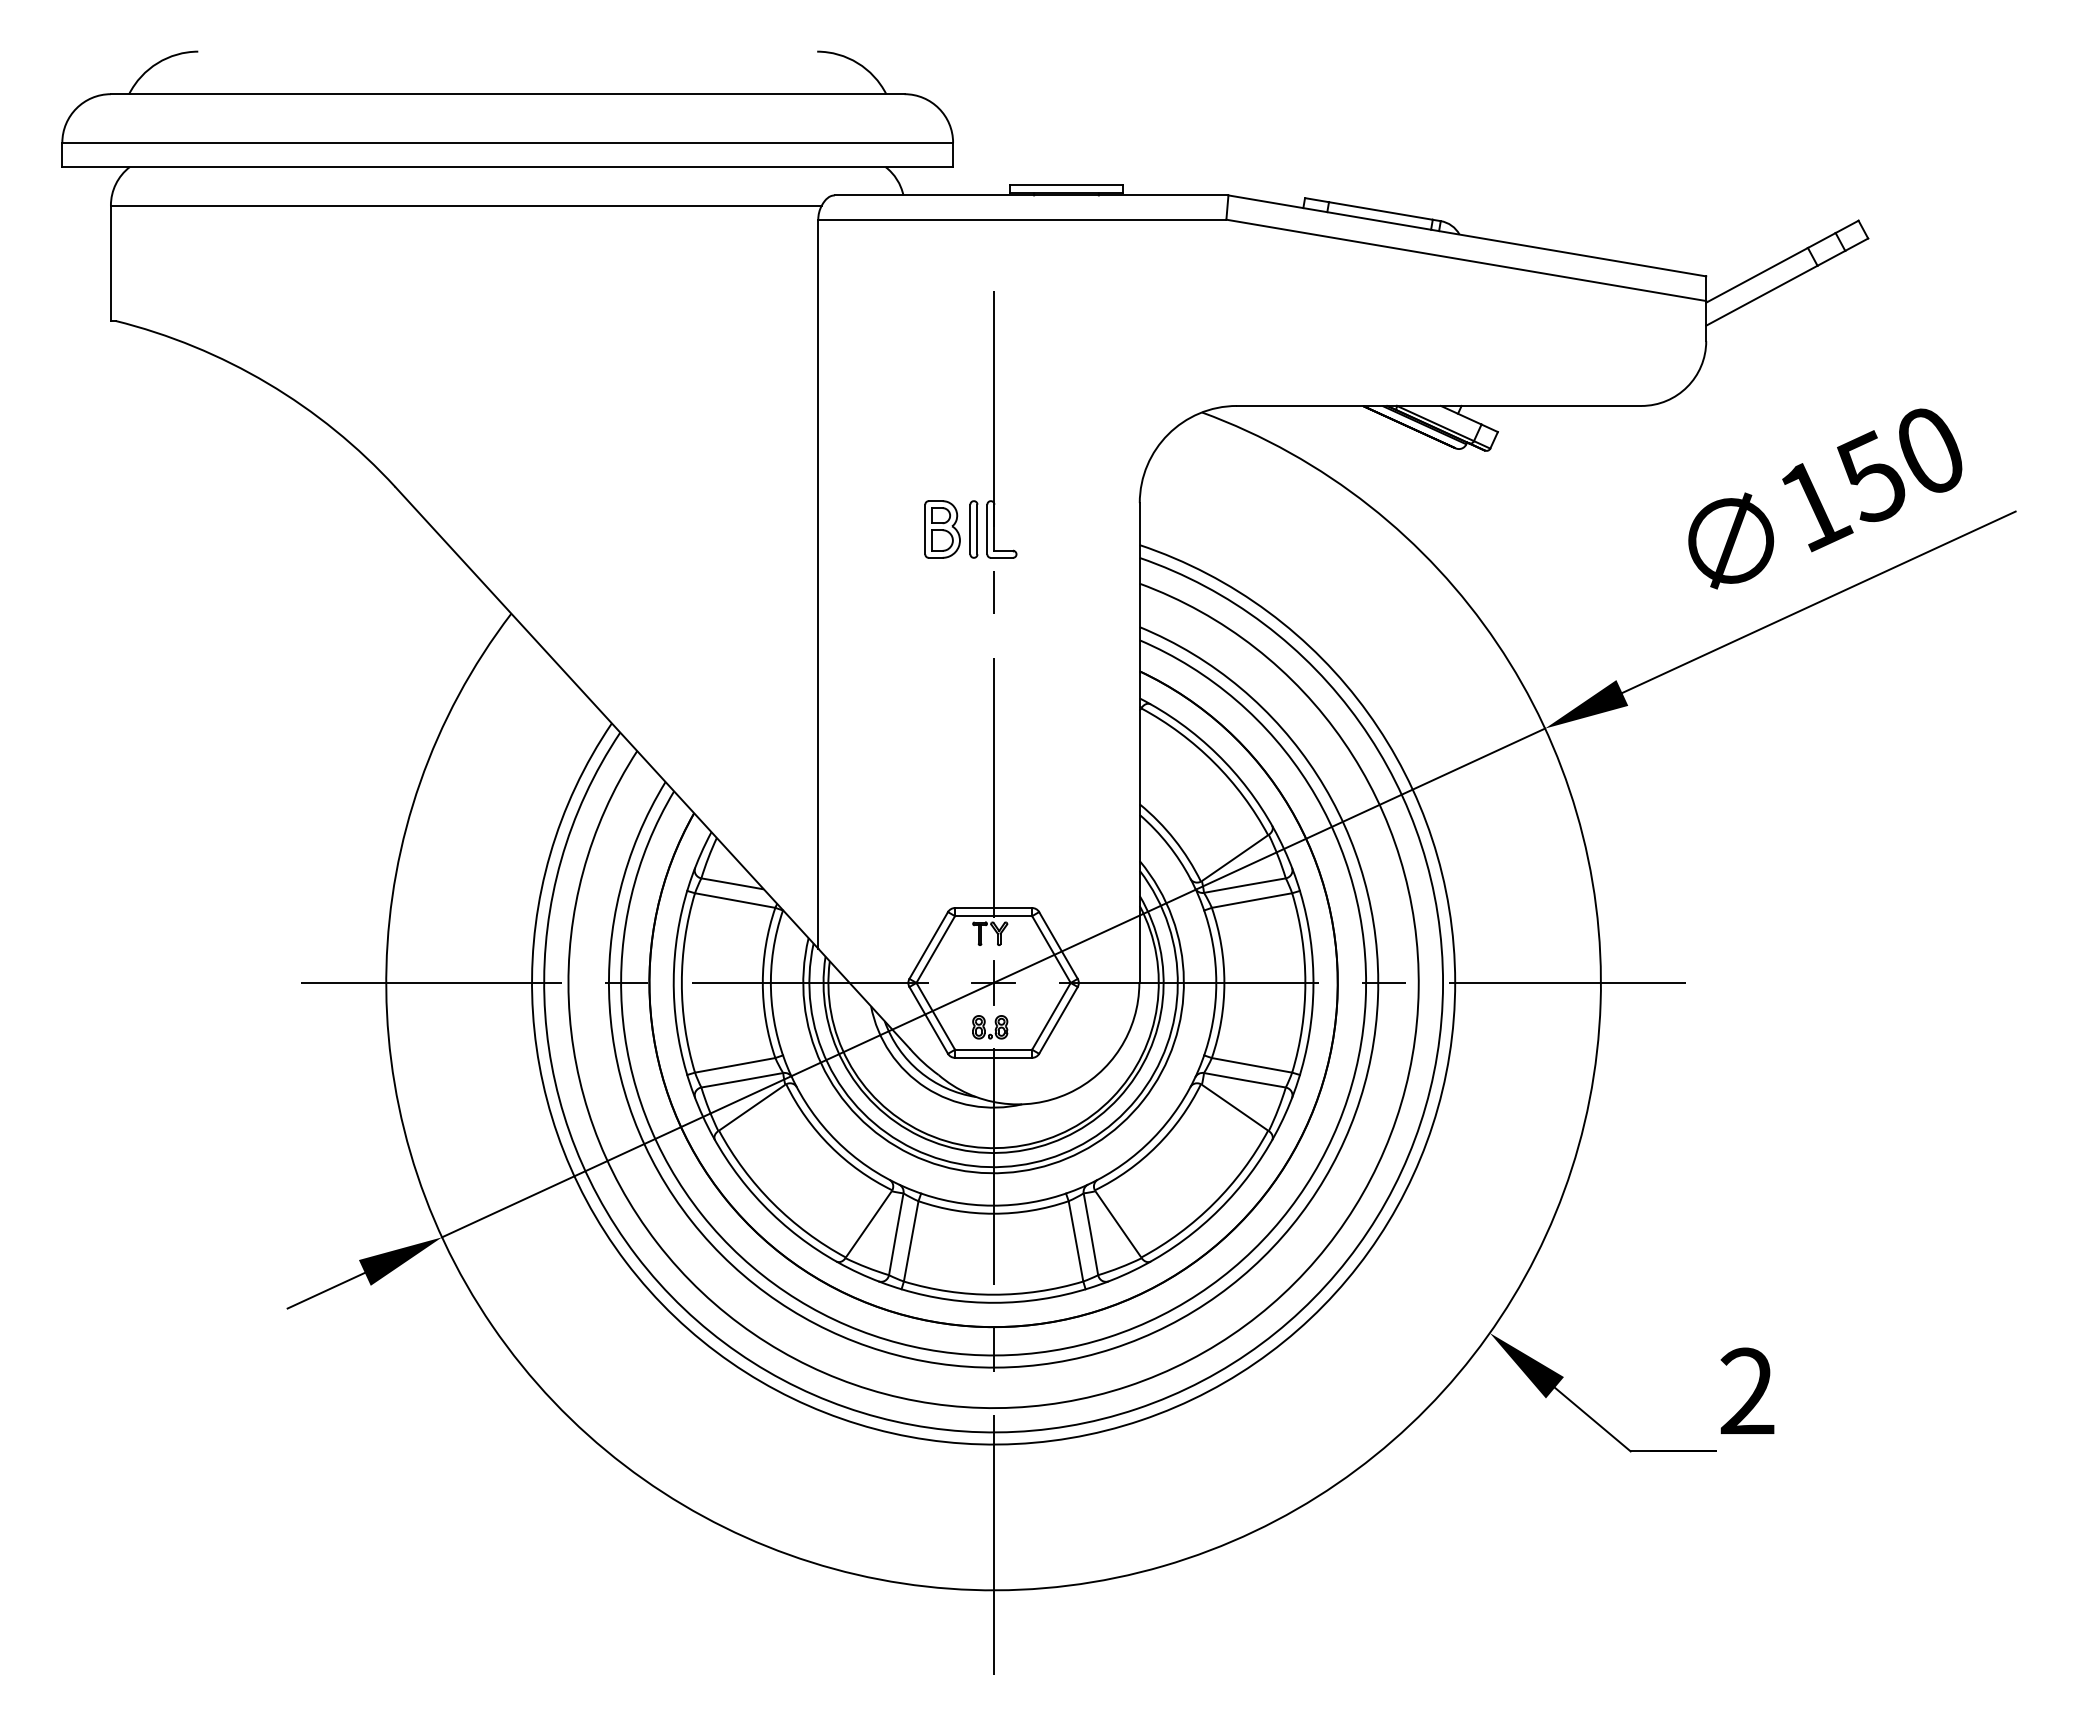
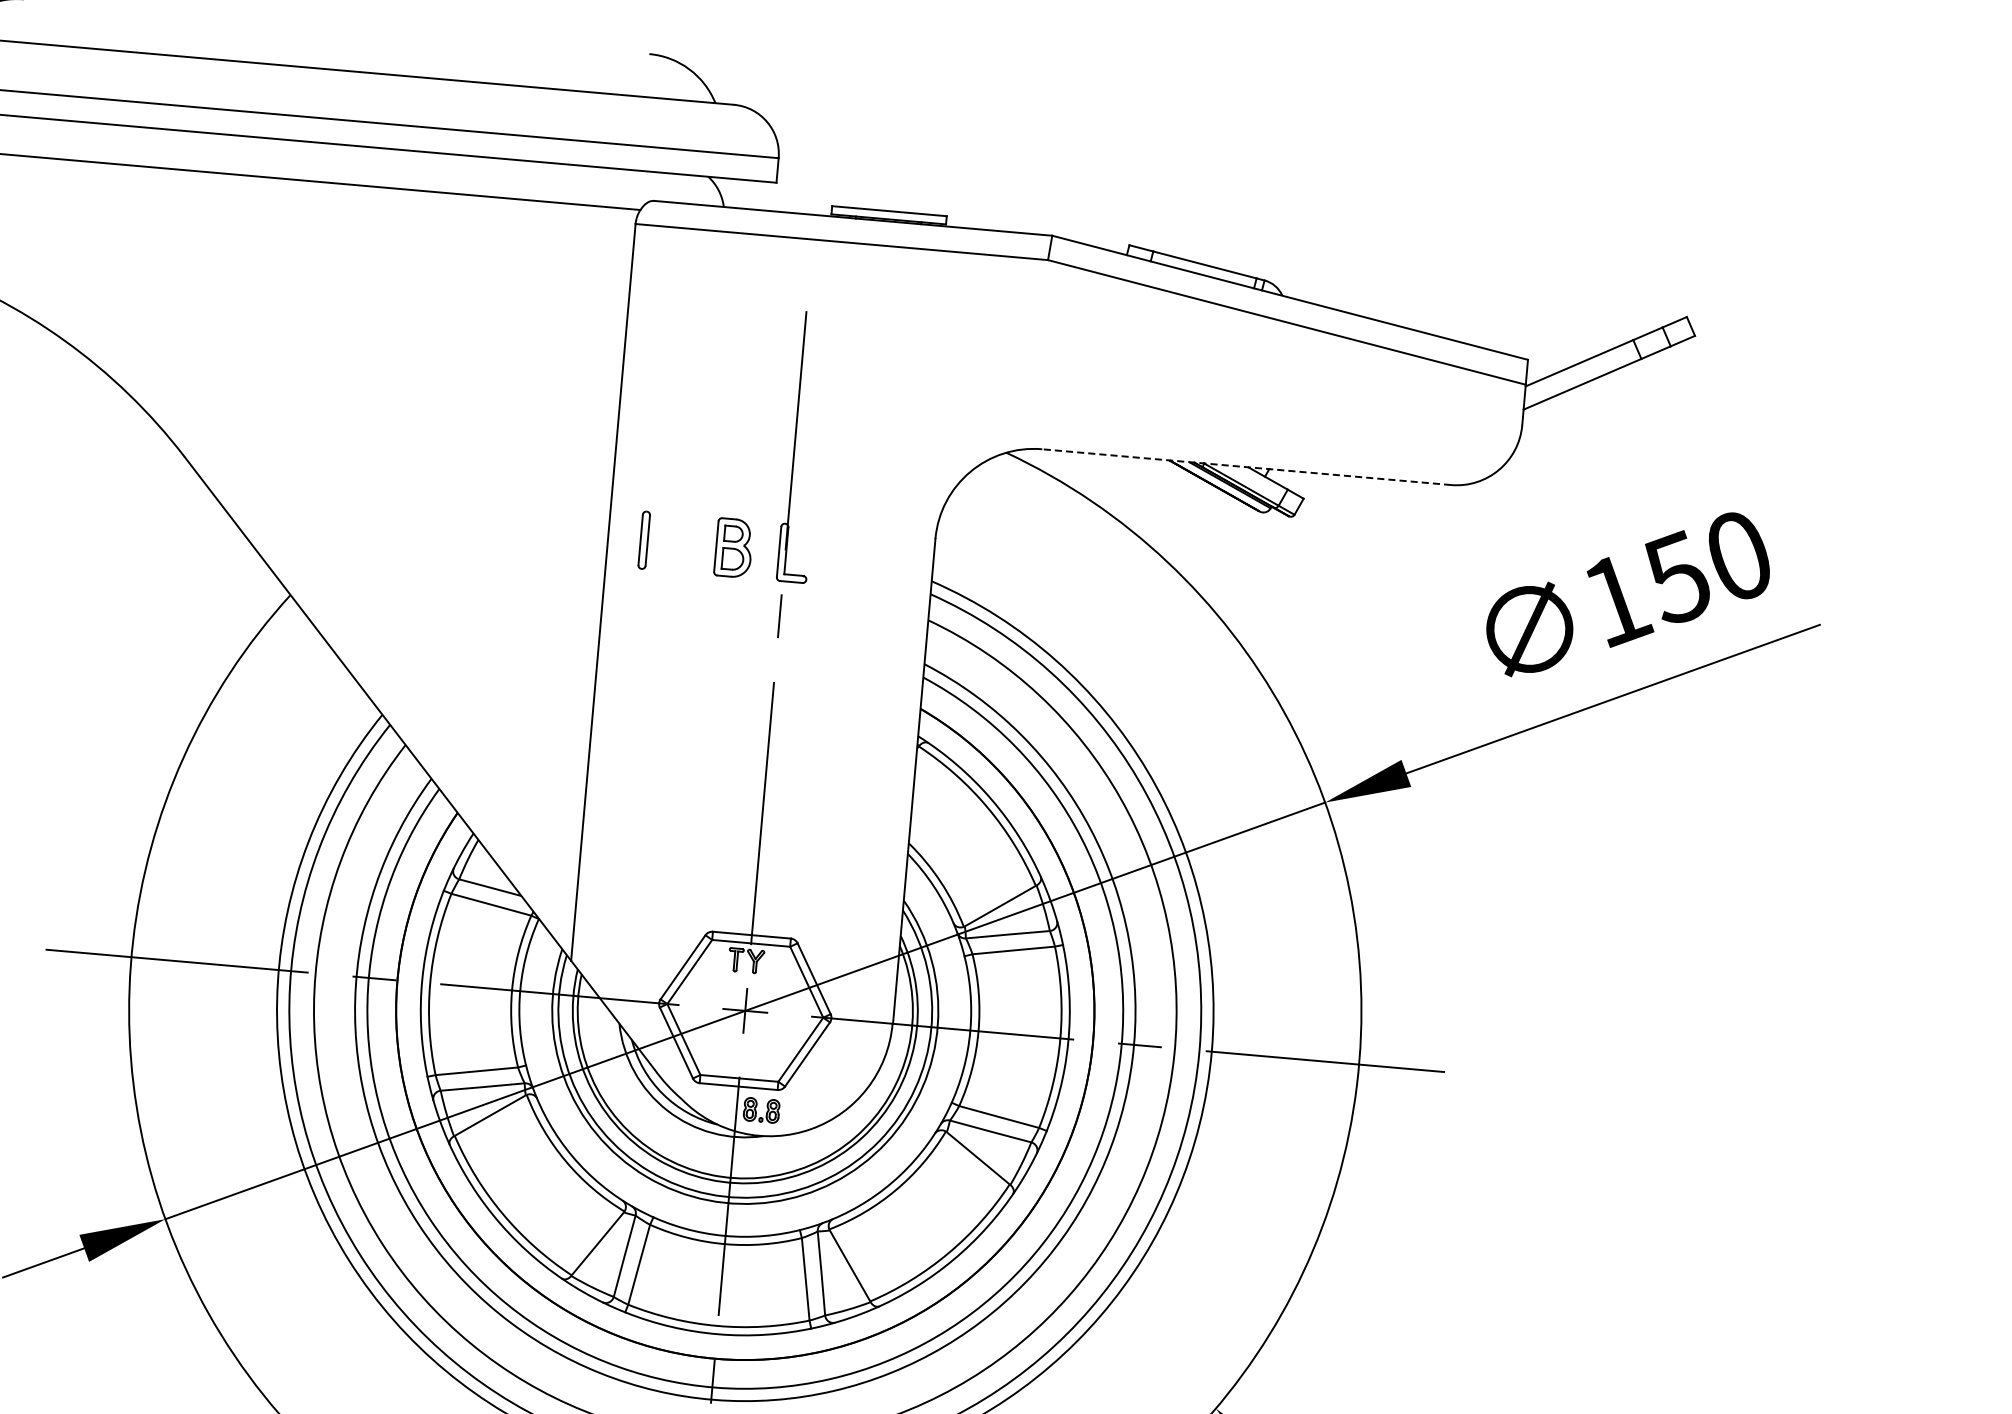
line: (1438, 405) -> (1245, 466), solid -> dashed
part: (973, 529) -> (643, 540), moved
part: (990, 1027) -> (761, 1110), moved

